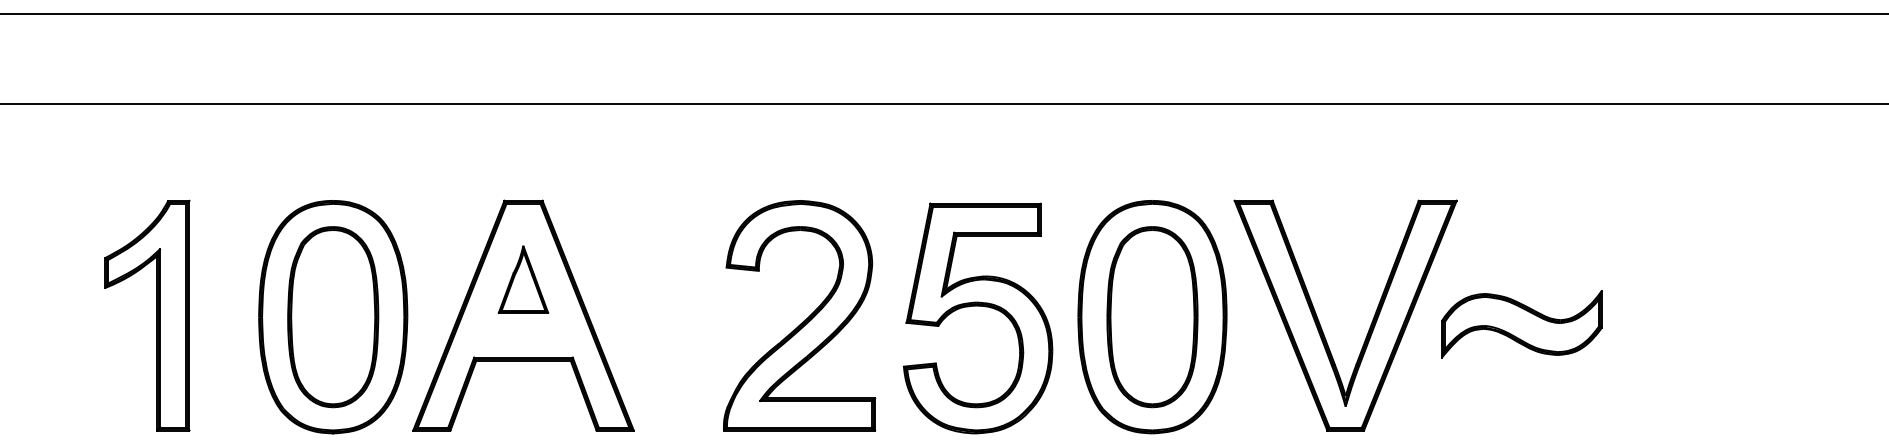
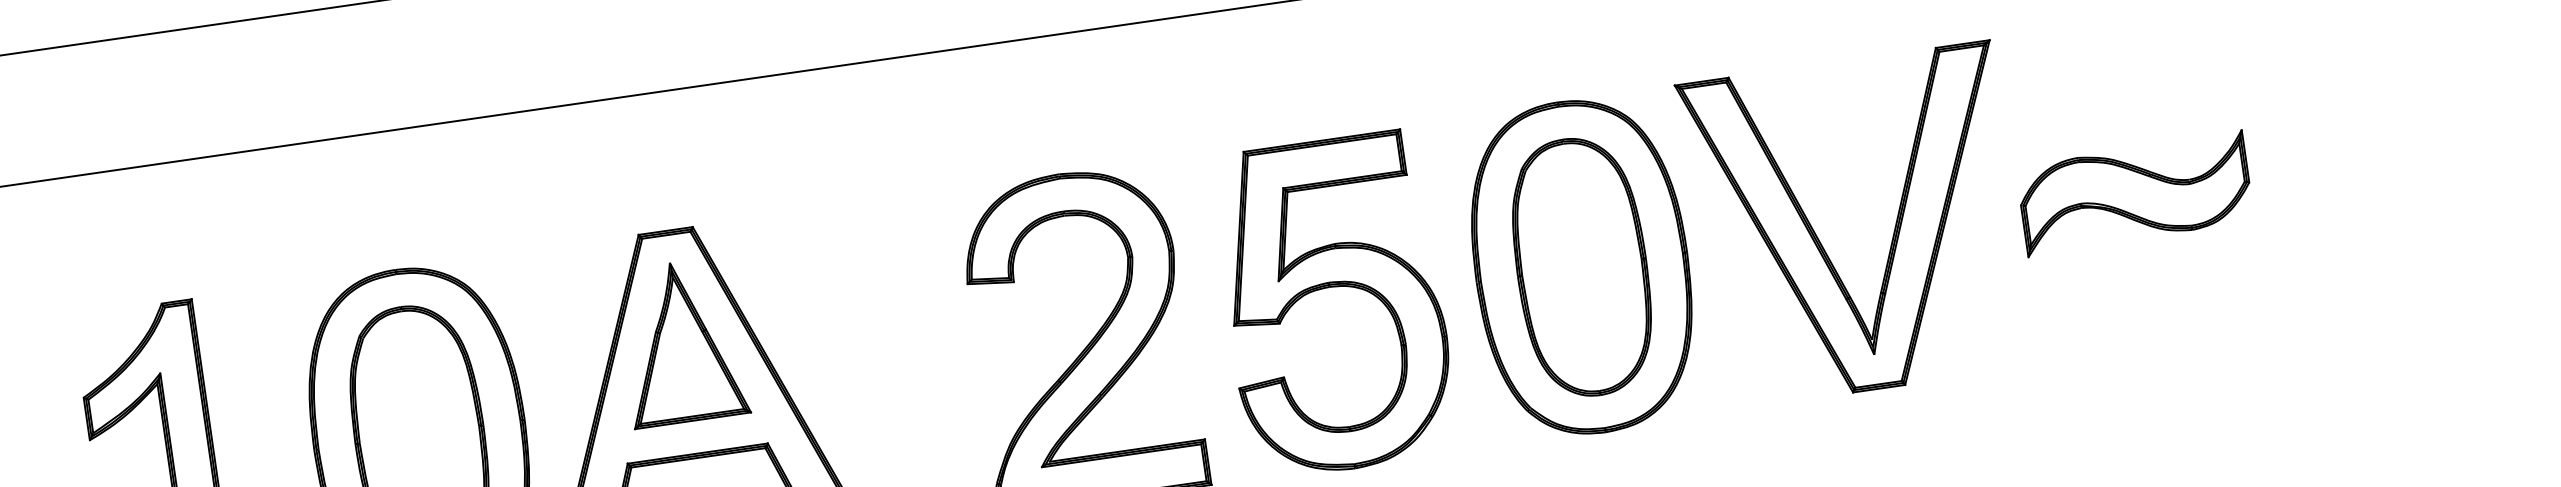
part: (523, 279) -> (681, 342), size x1.67
part: (1521, 324) -> (2134, 193), moved

